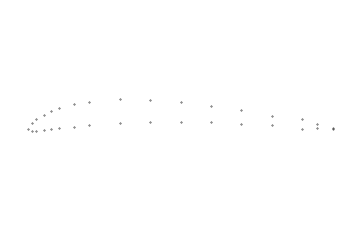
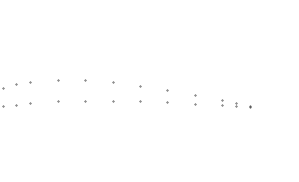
part: (302, 124) -> (222, 102), size x0.62

